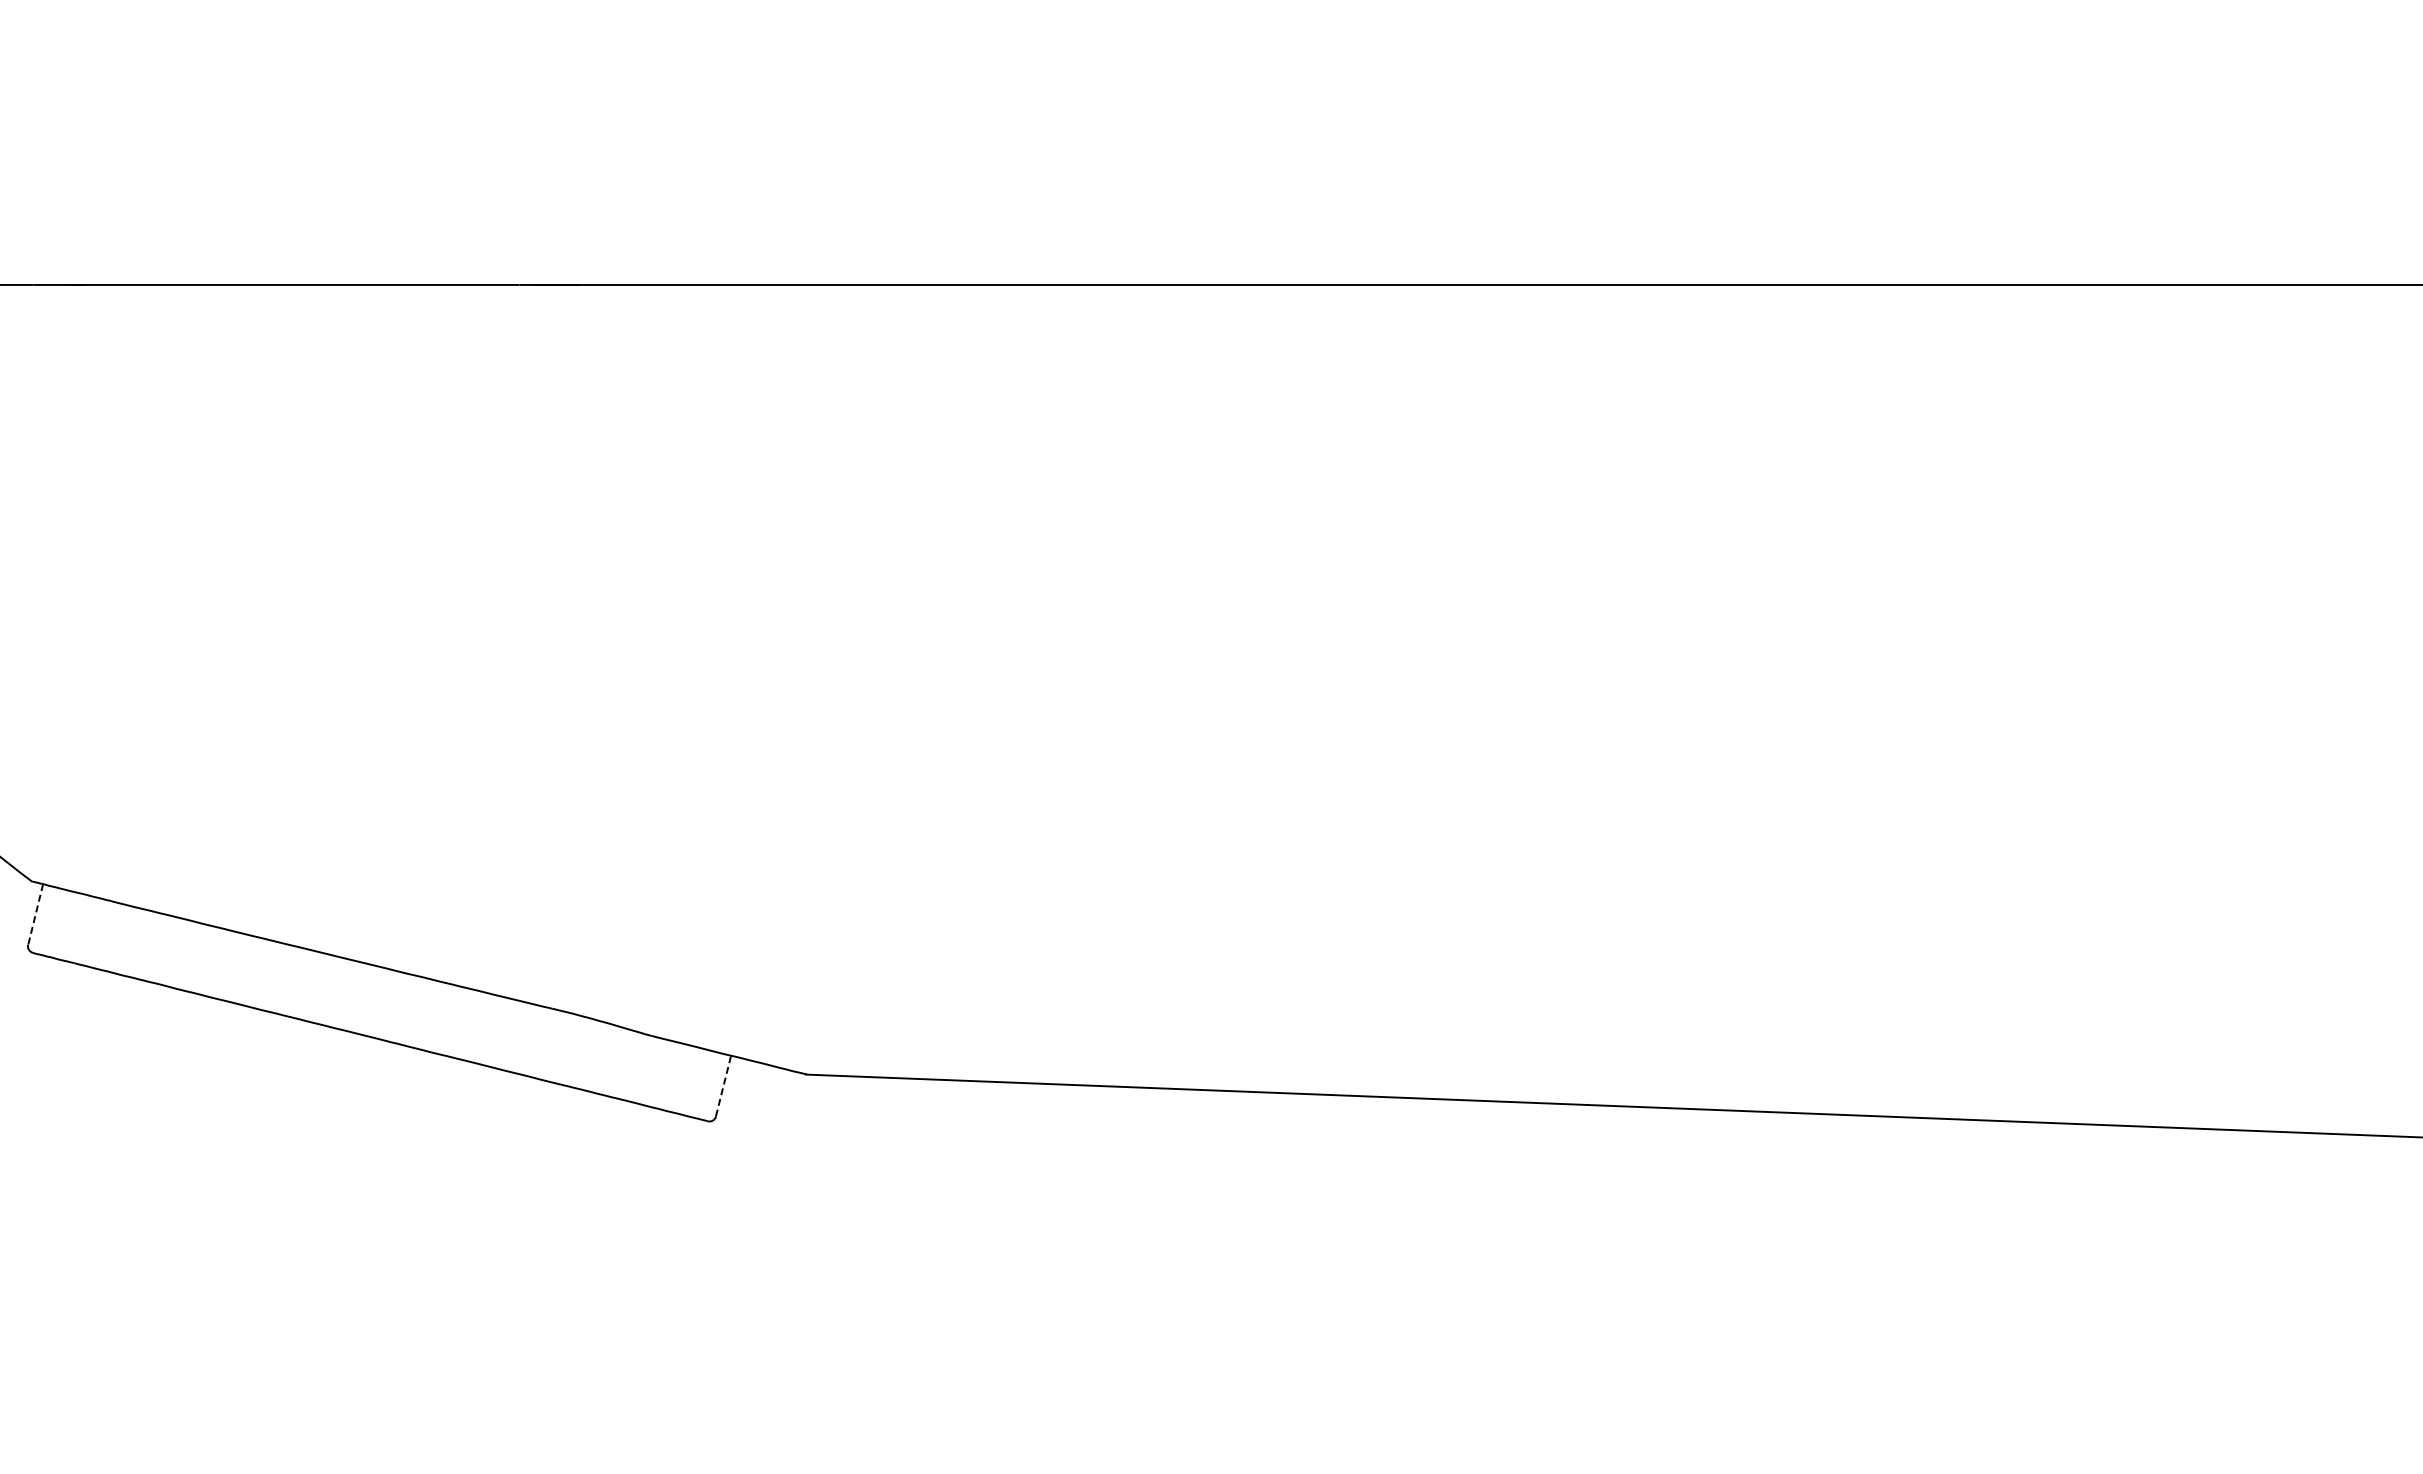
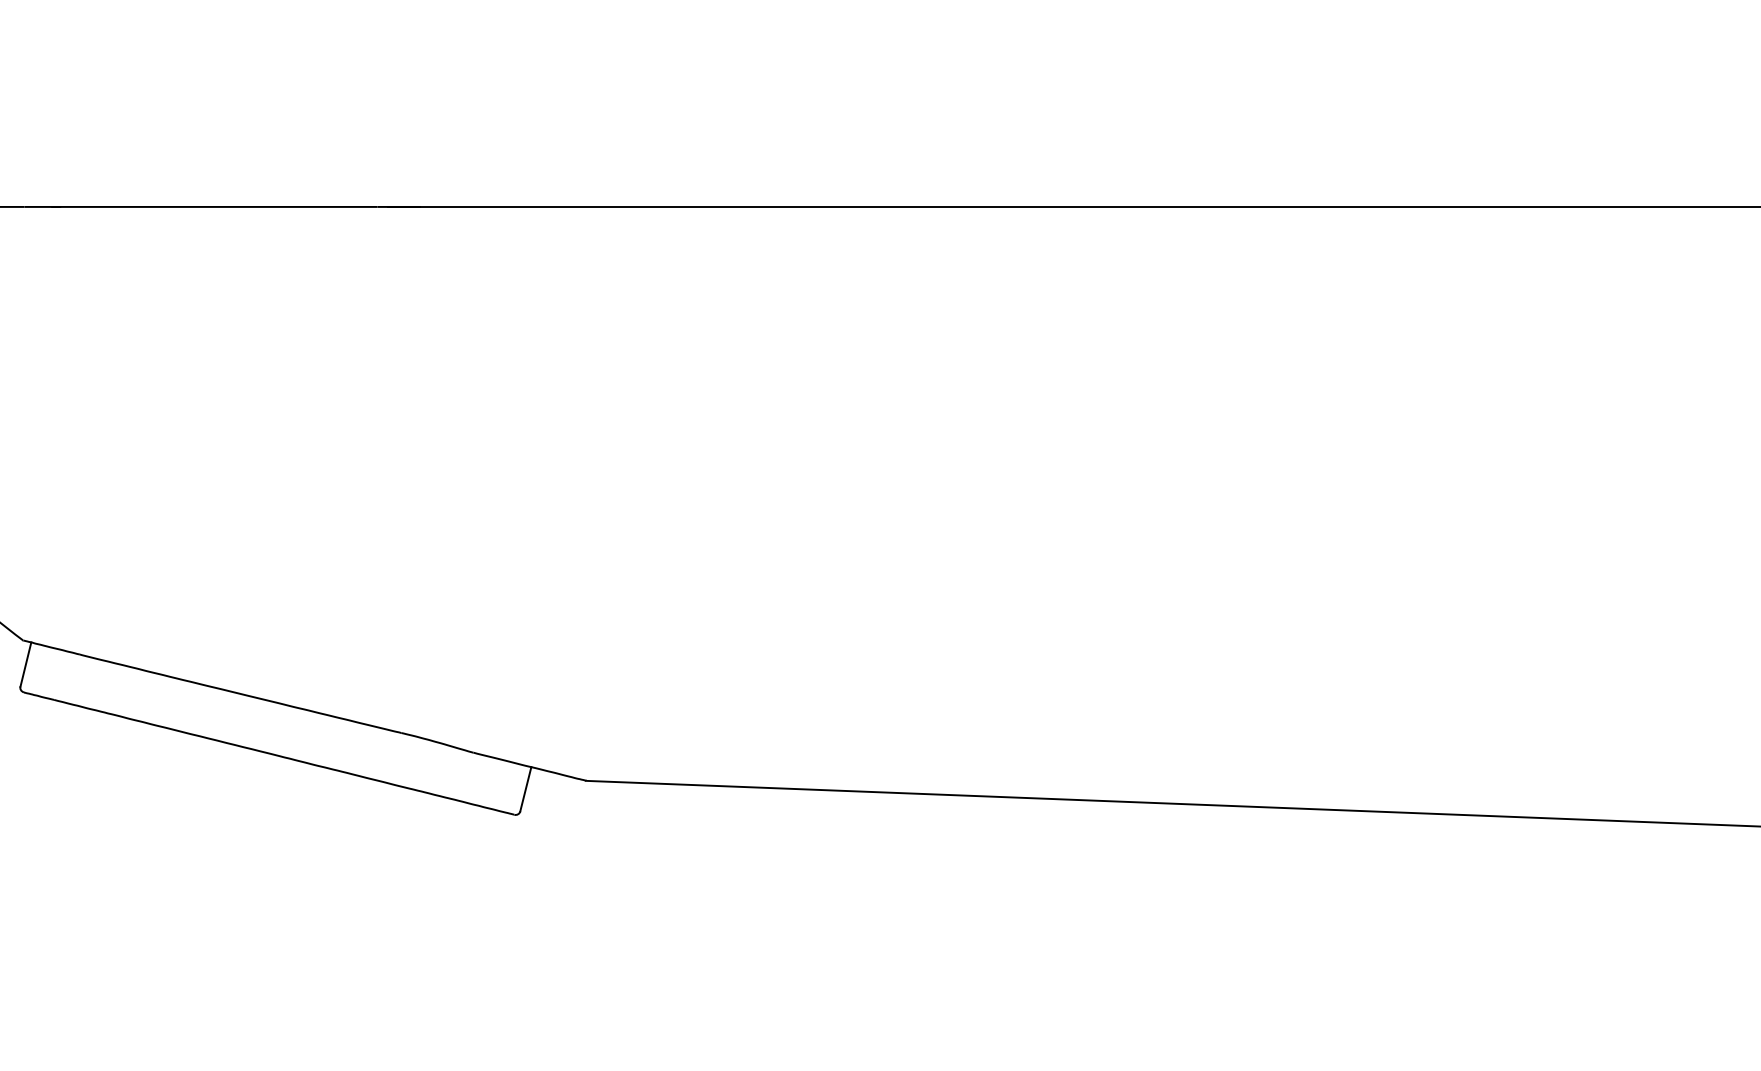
line: (35, 915) -> (25, 665), dashed -> solid
line: (723, 1085) -> (525, 788), dashed -> solid

